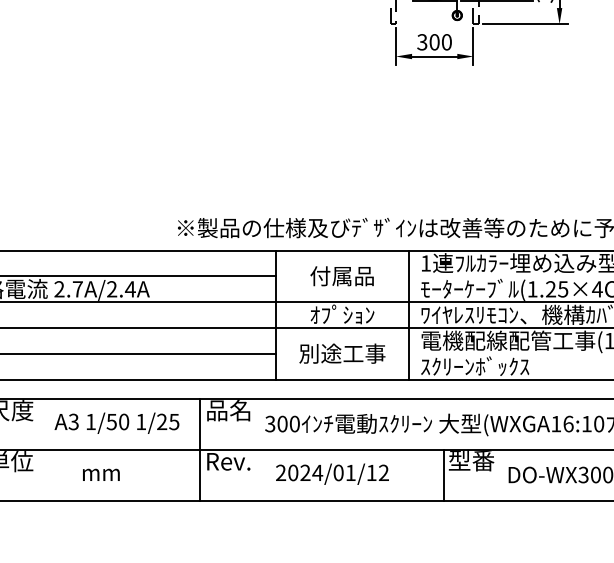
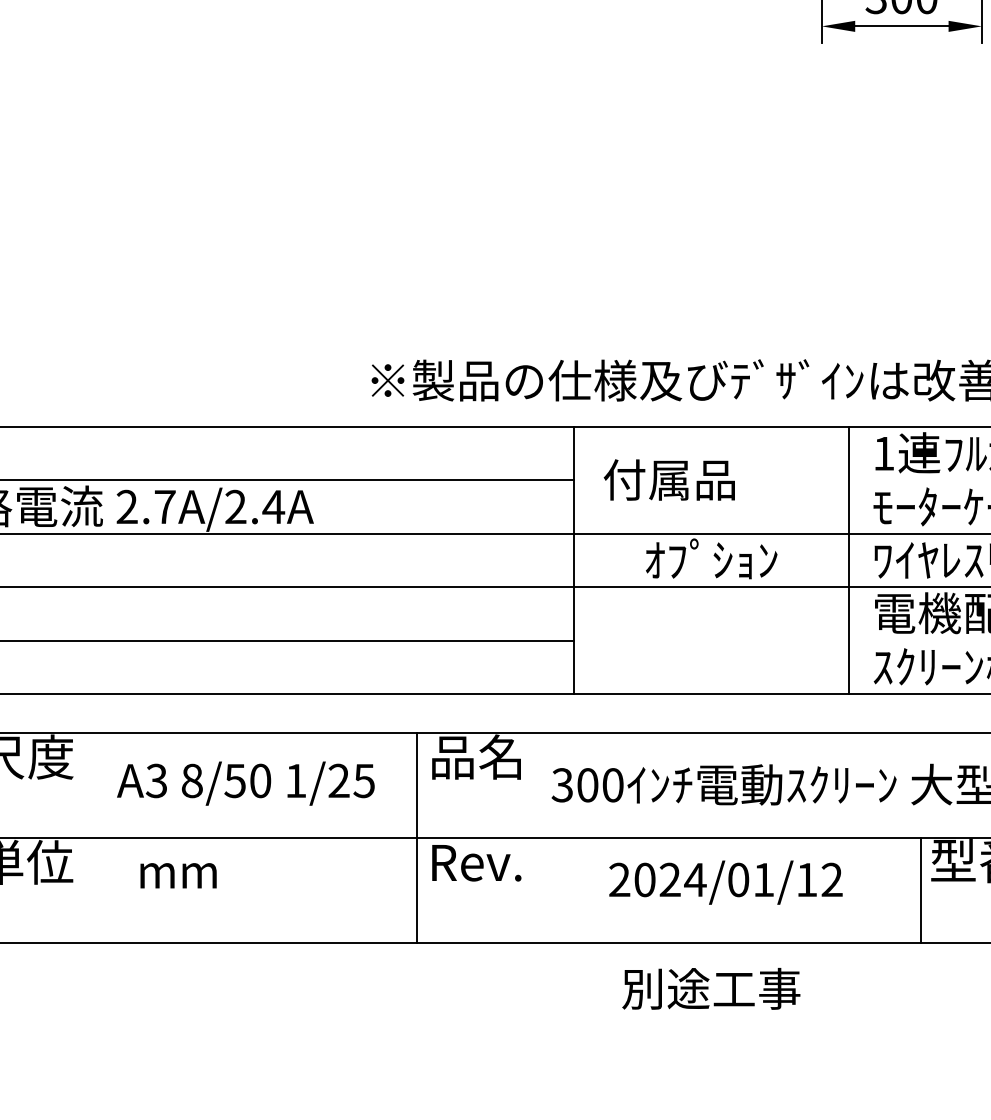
text: (341, 276) -> (668, 480), moved
text: (342, 353) -> (711, 988), moved
text: (91, 421) -> (193, 779), 1/50 -> 8/50
text: (332, 473) -> (726, 881), moved
text: (101, 474) -> (178, 874), moved

